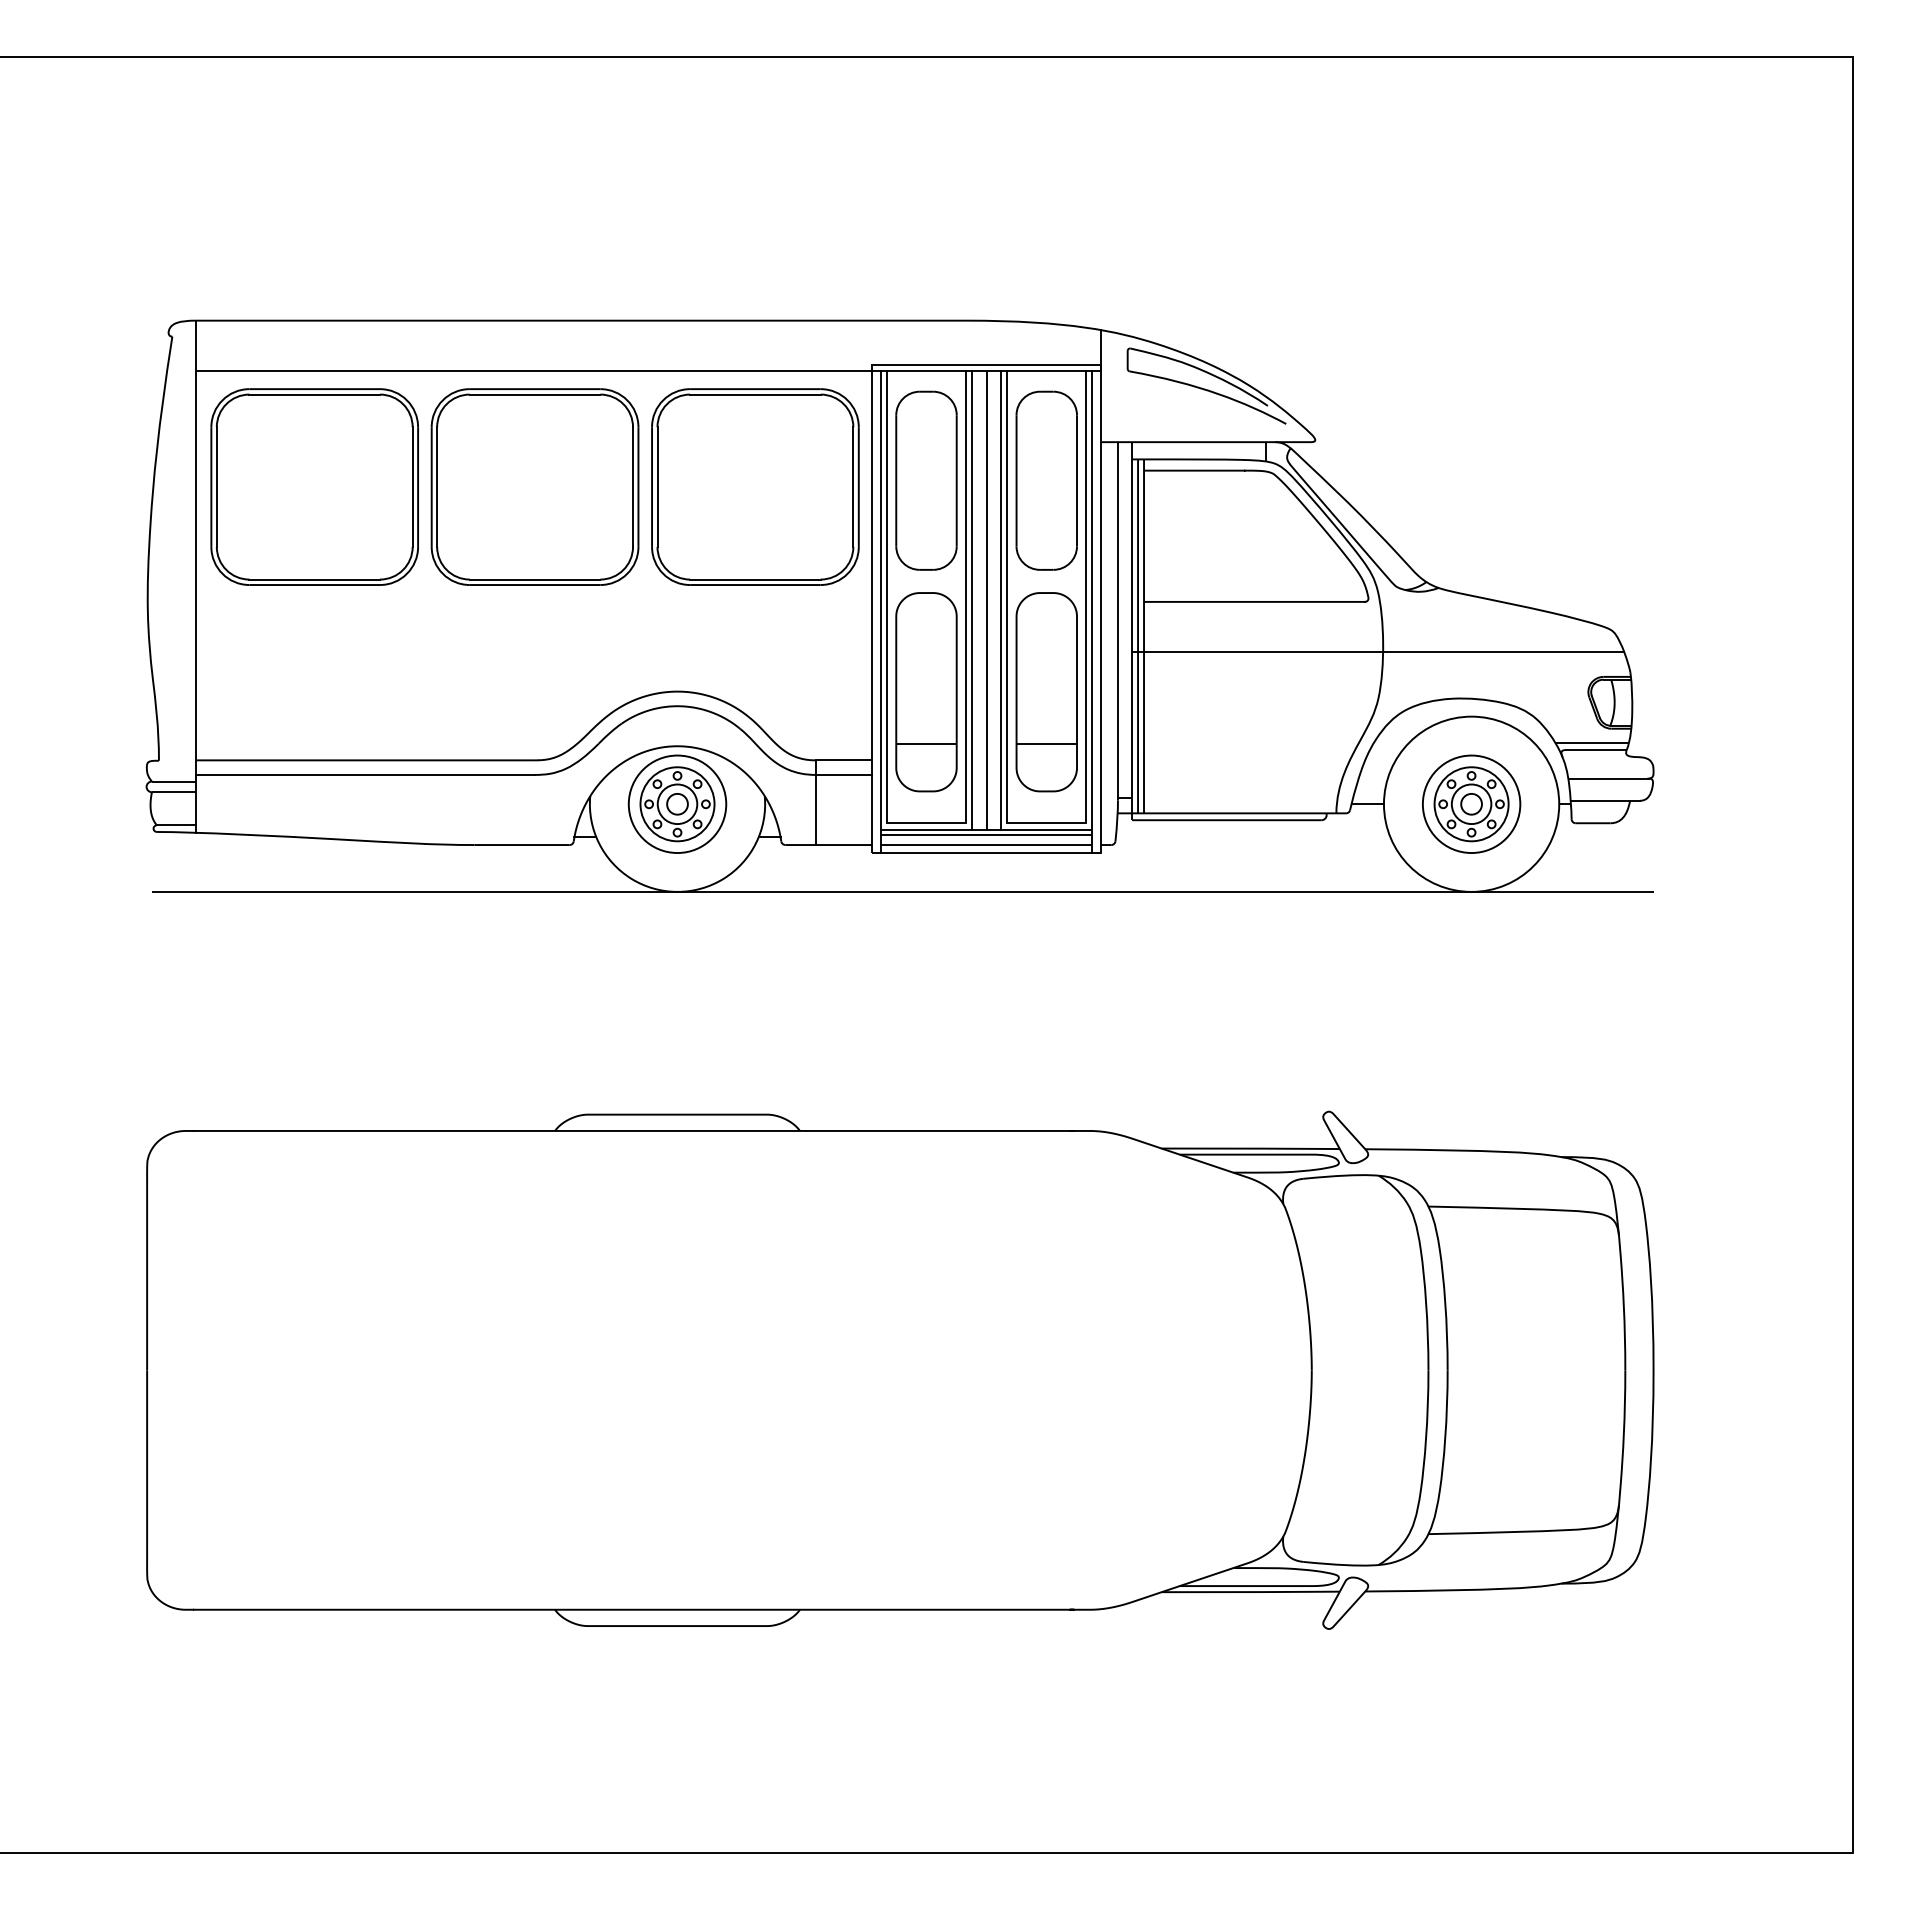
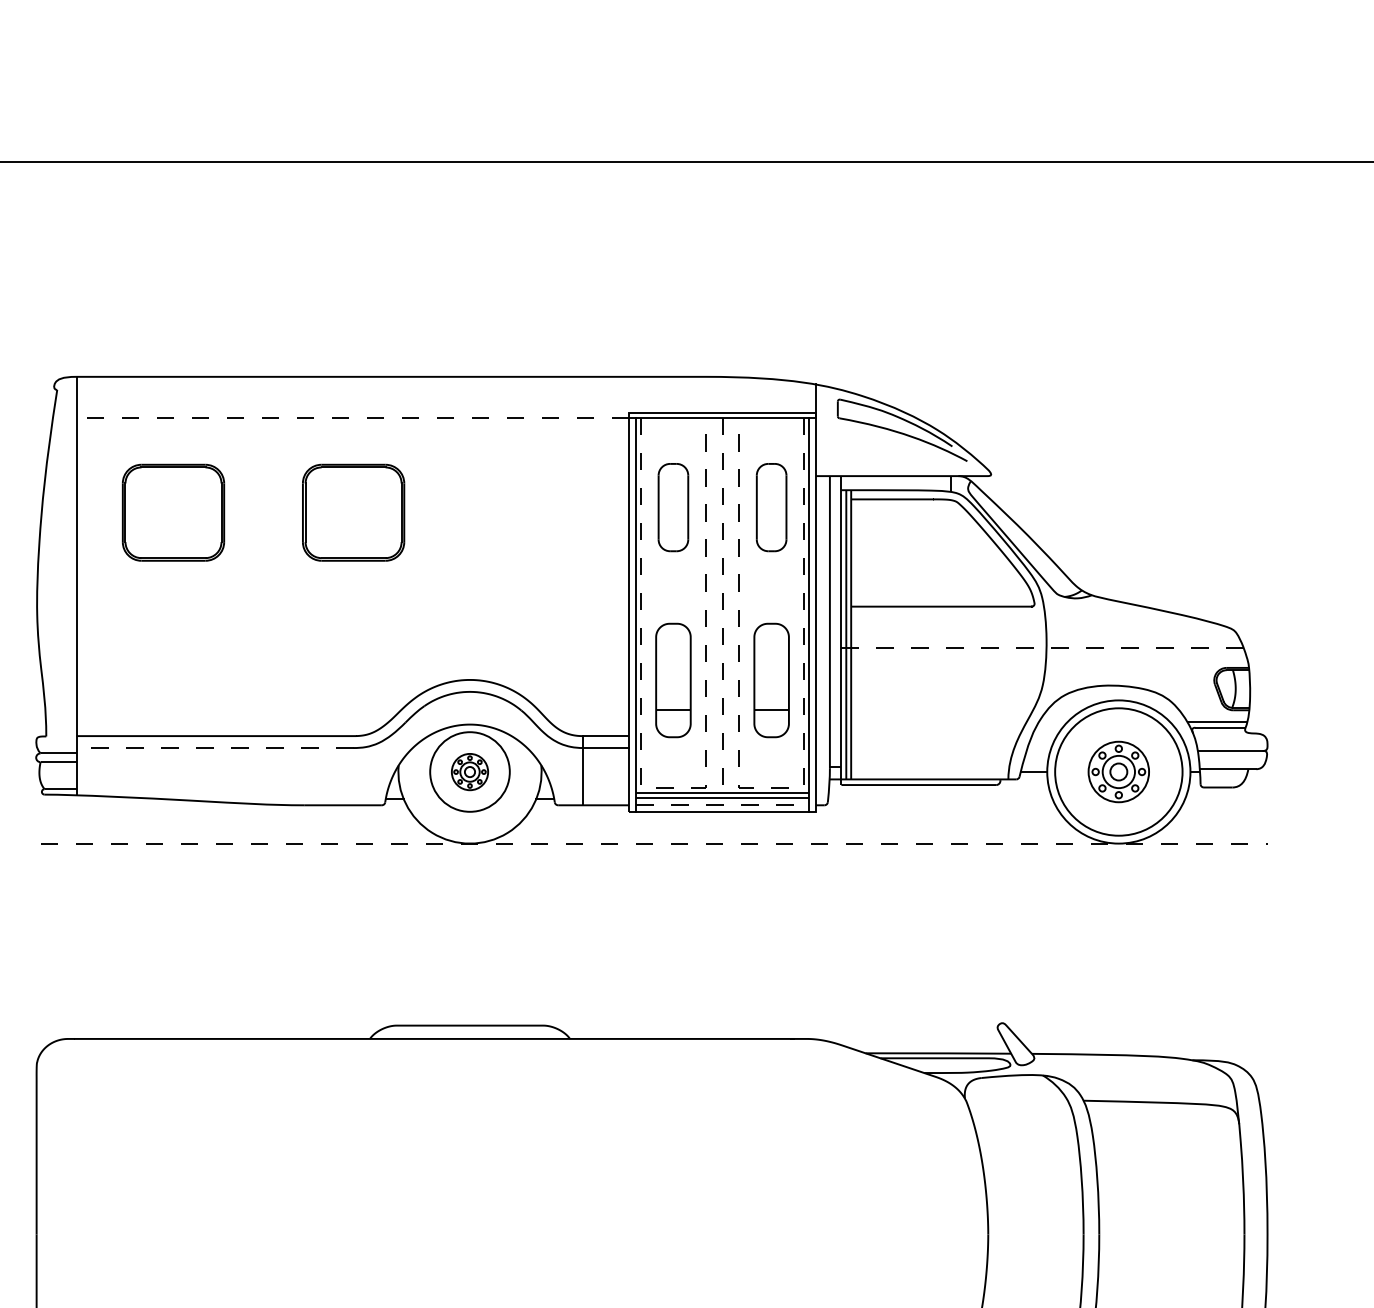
line: (533, 370) -> (352, 417), solid -> dashed
part: (926, 480) -> (673, 507), size x0.6
part: (1046, 480) -> (771, 507), size x0.6
part: (314, 486) -> (173, 512), size x0.6
part: (534, 486) -> (353, 512), size x0.6
part: (755, 486) -> (533, 512), removed
line: (972, 599) -> (711, 604), removed
line: (1001, 599) -> (734, 604), removed
line: (986, 600) -> (722, 605), solid -> dashed
line: (1378, 651) -> (1042, 647), solid -> dashed
part: (926, 692) -> (673, 680), size x0.7
part: (1046, 692) -> (771, 680), size x0.7
line: (365, 774) -> (215, 747), solid -> dashed
part: (677, 804) -> (469, 772), size x0.6
circle: (1471, 804) -> (1118, 772), size x1.6
line: (926, 823) -> (673, 787), solid -> dashed
line: (1046, 823) -> (771, 787), solid -> dashed
line: (986, 845) -> (722, 805), solid -> dashed
line: (902, 891) -> (653, 843), solid -> dashed

